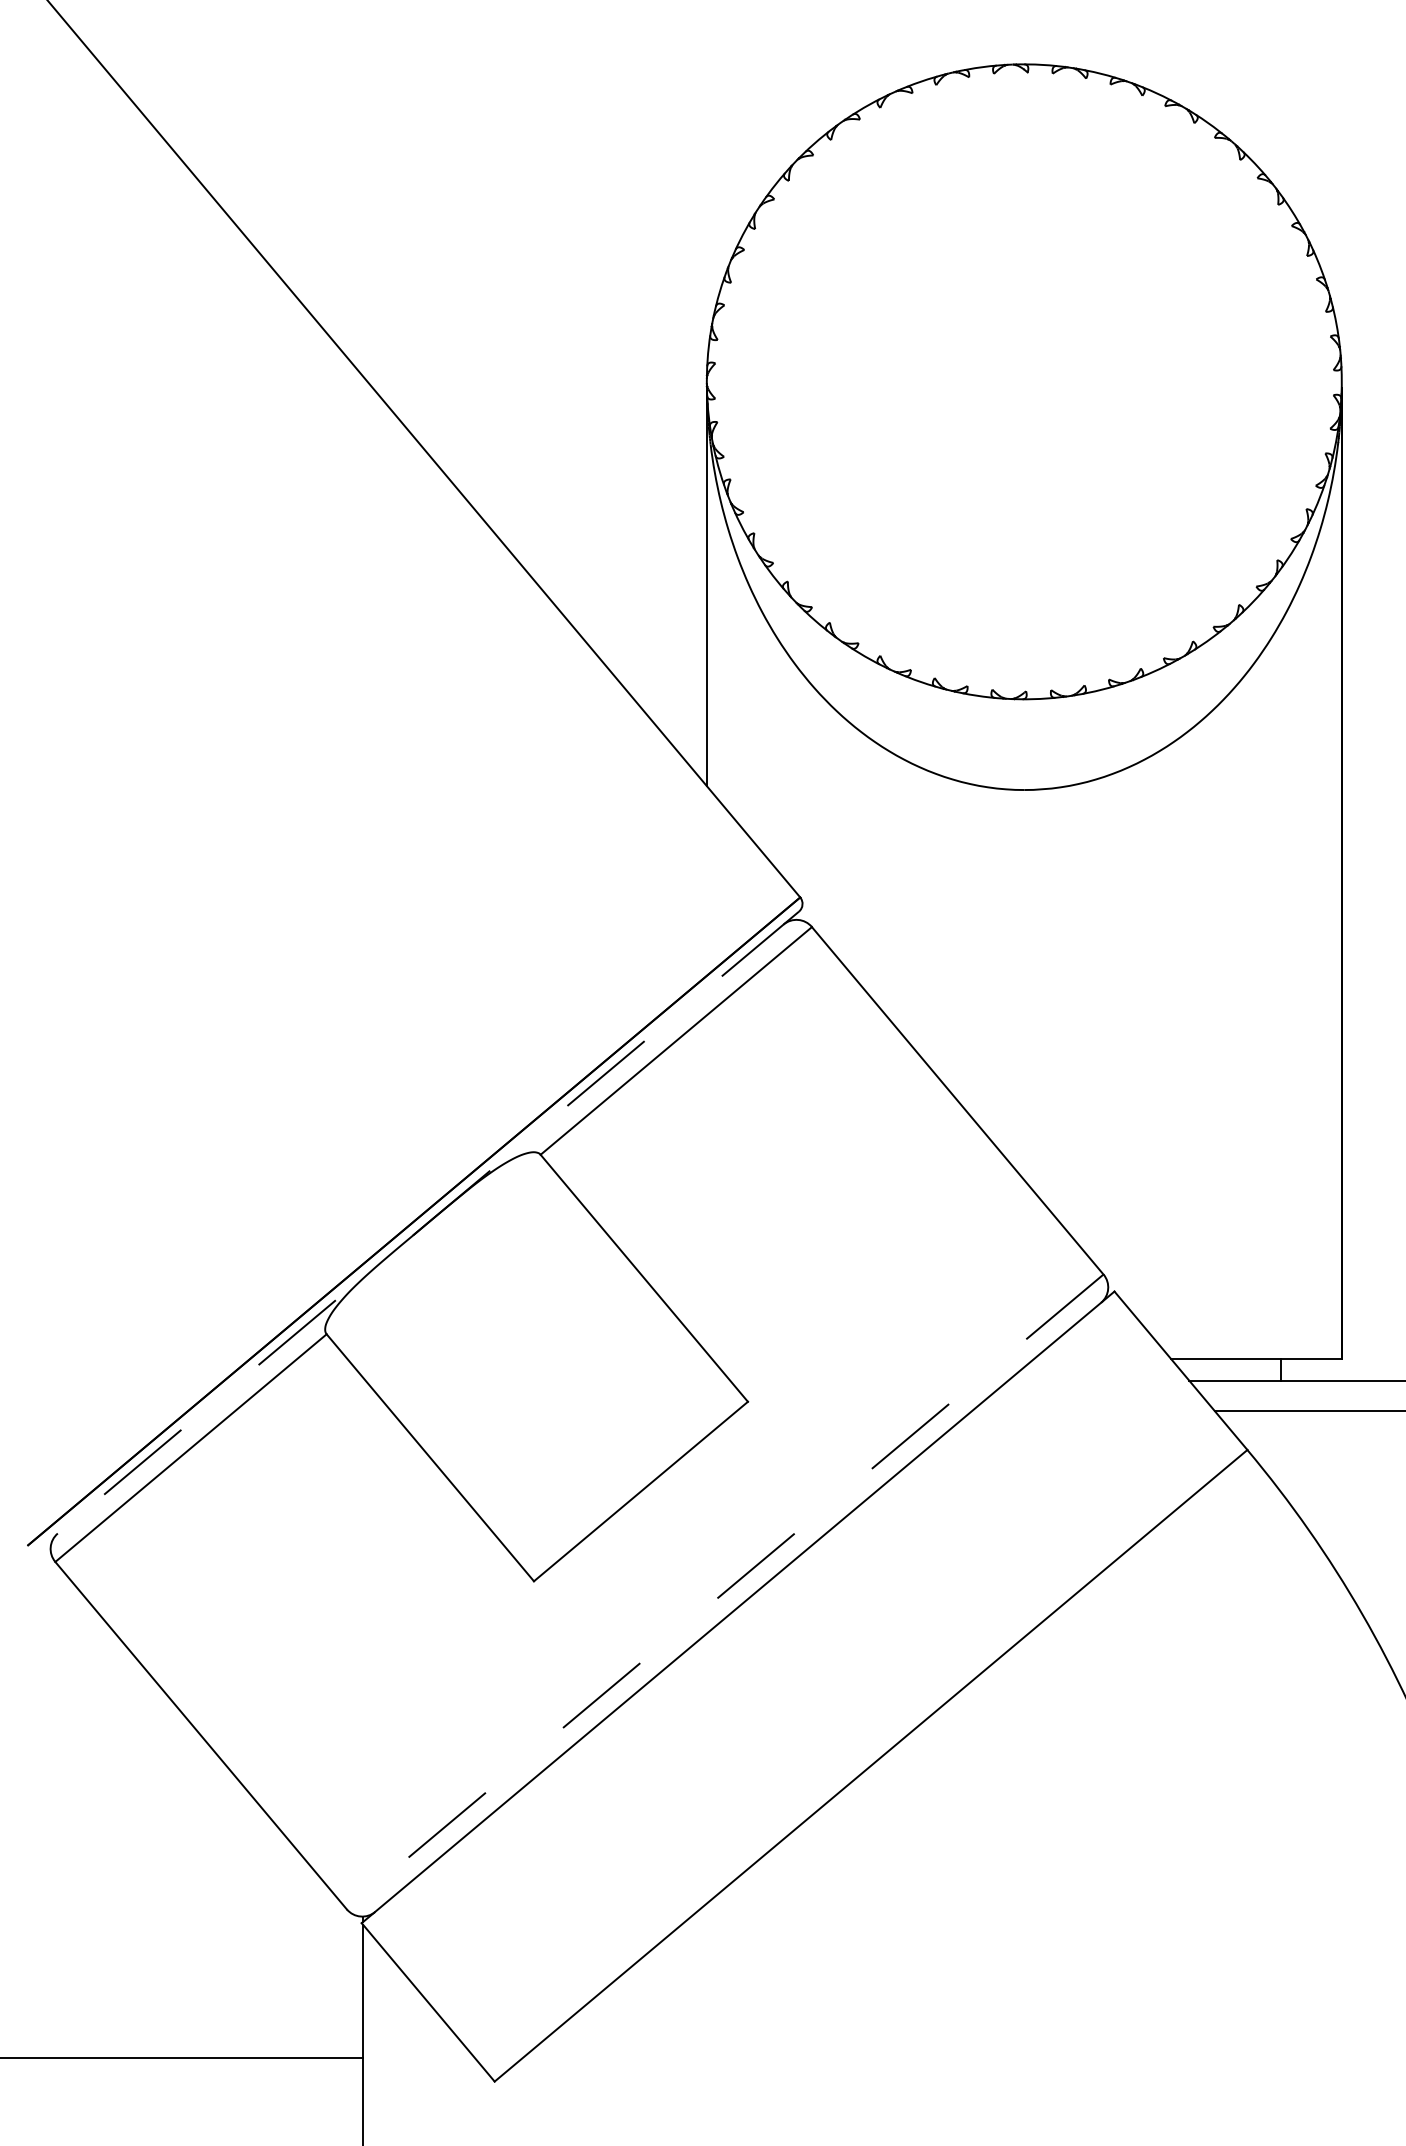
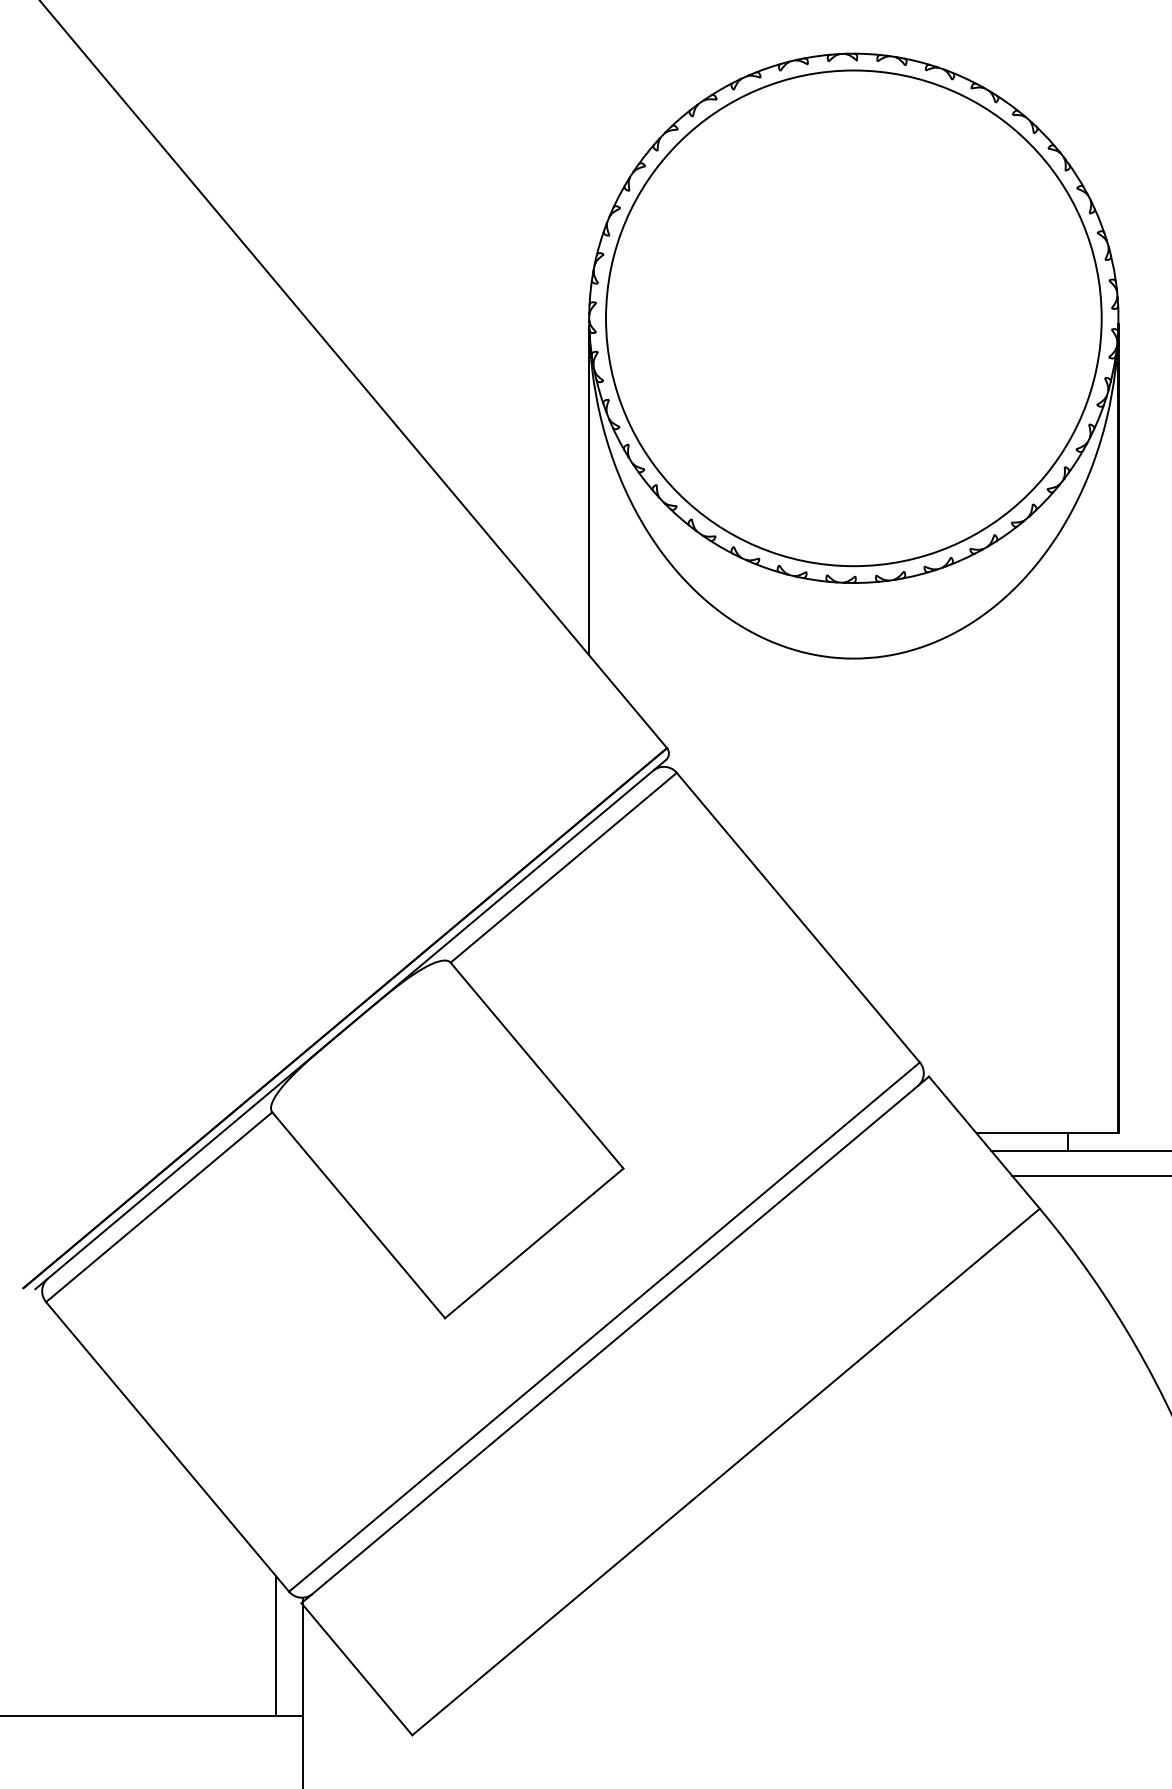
circle: (1024, 381) -> (854, 318), added
line: (420, 1229) -> (350, 1024), dashed -> solid
line: (725, 1591) -> (604, 1326), dashed -> solid
line: (331, 1974) -> (276, 1645), added

